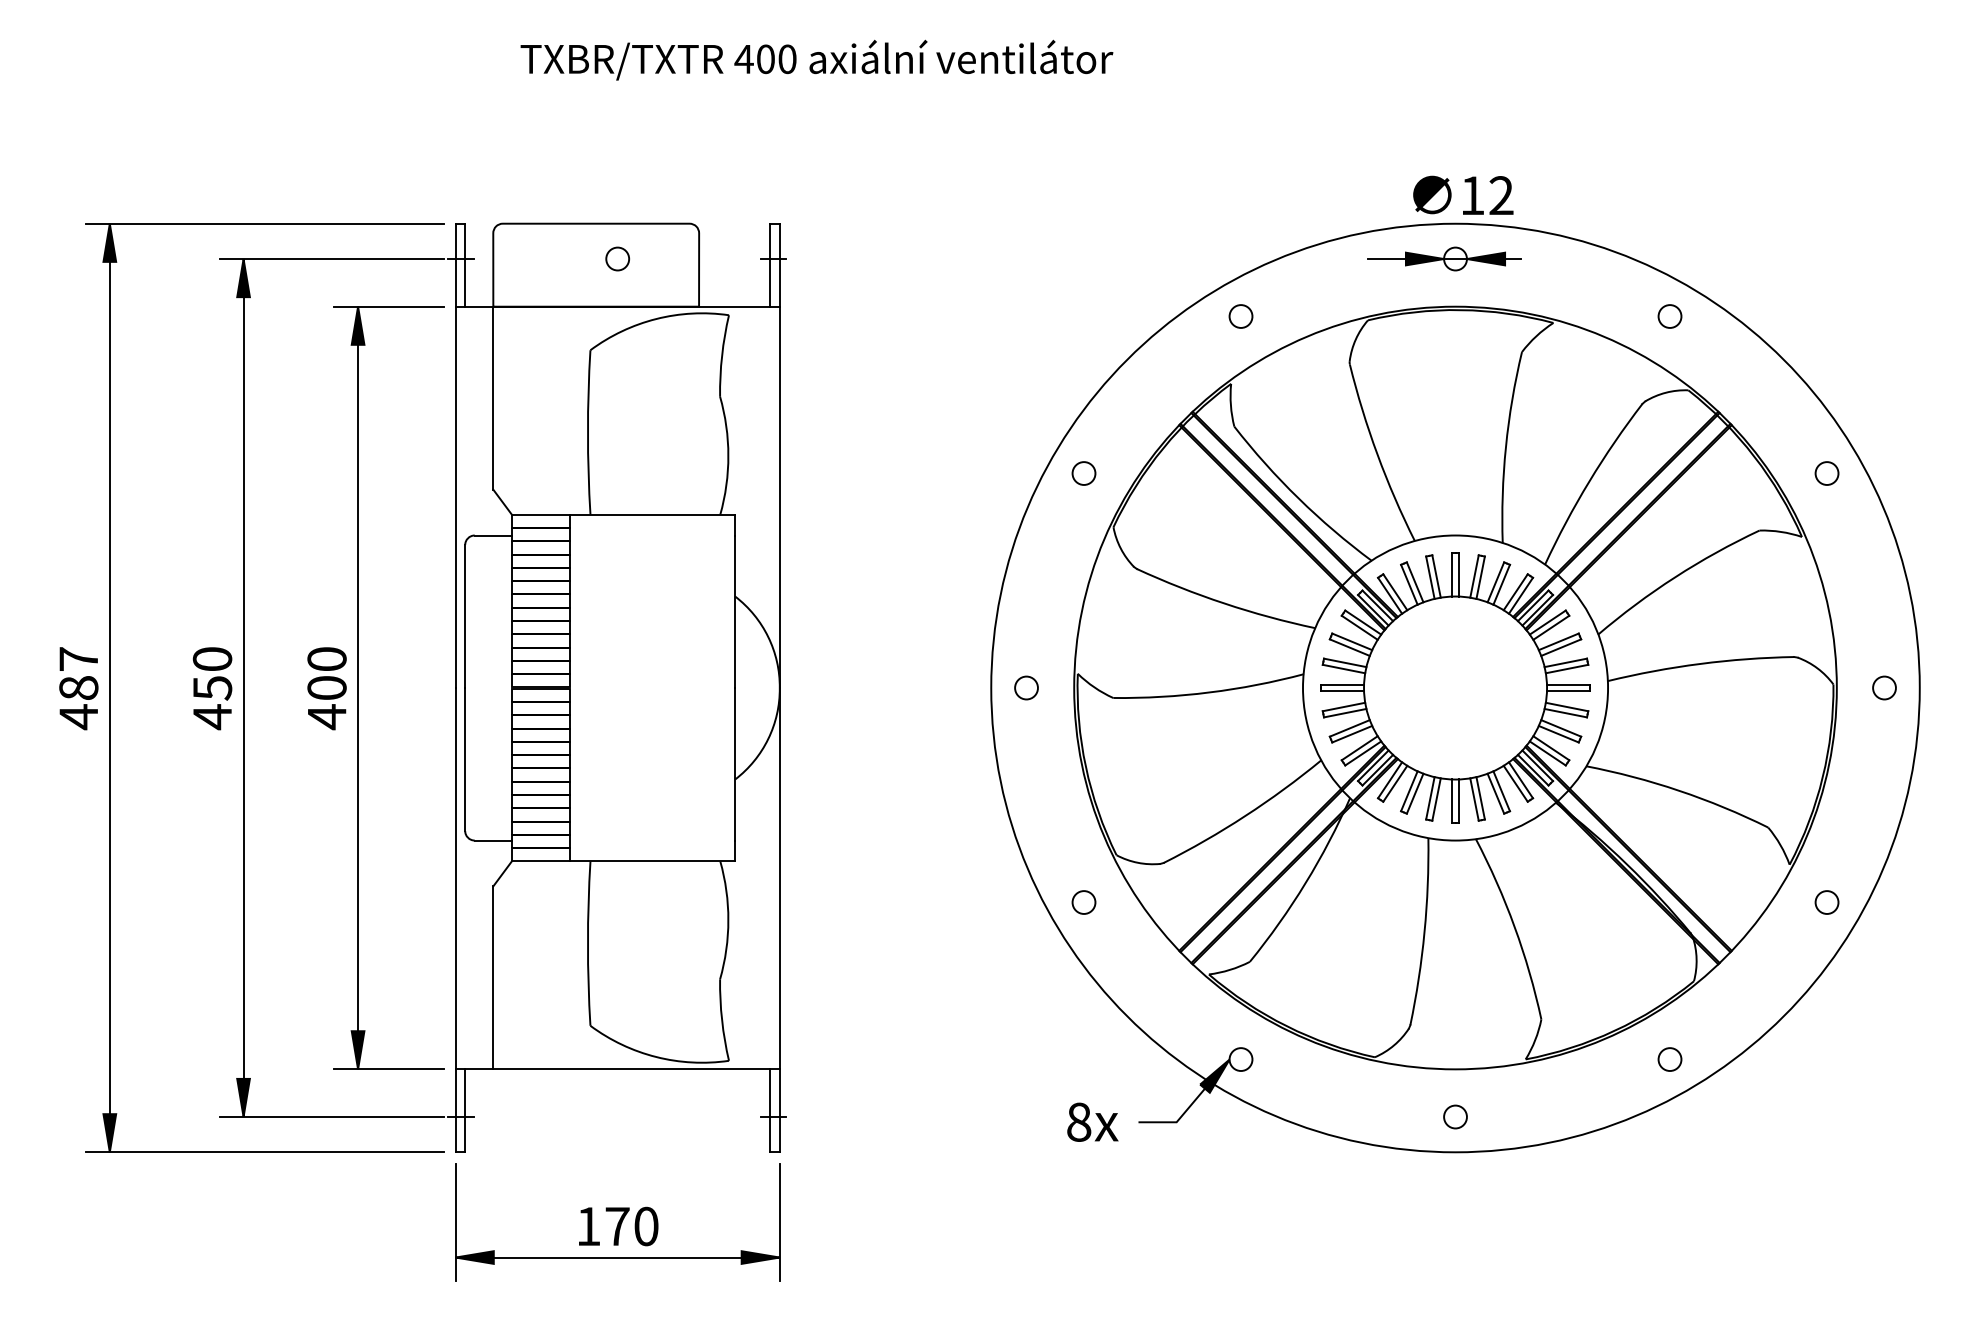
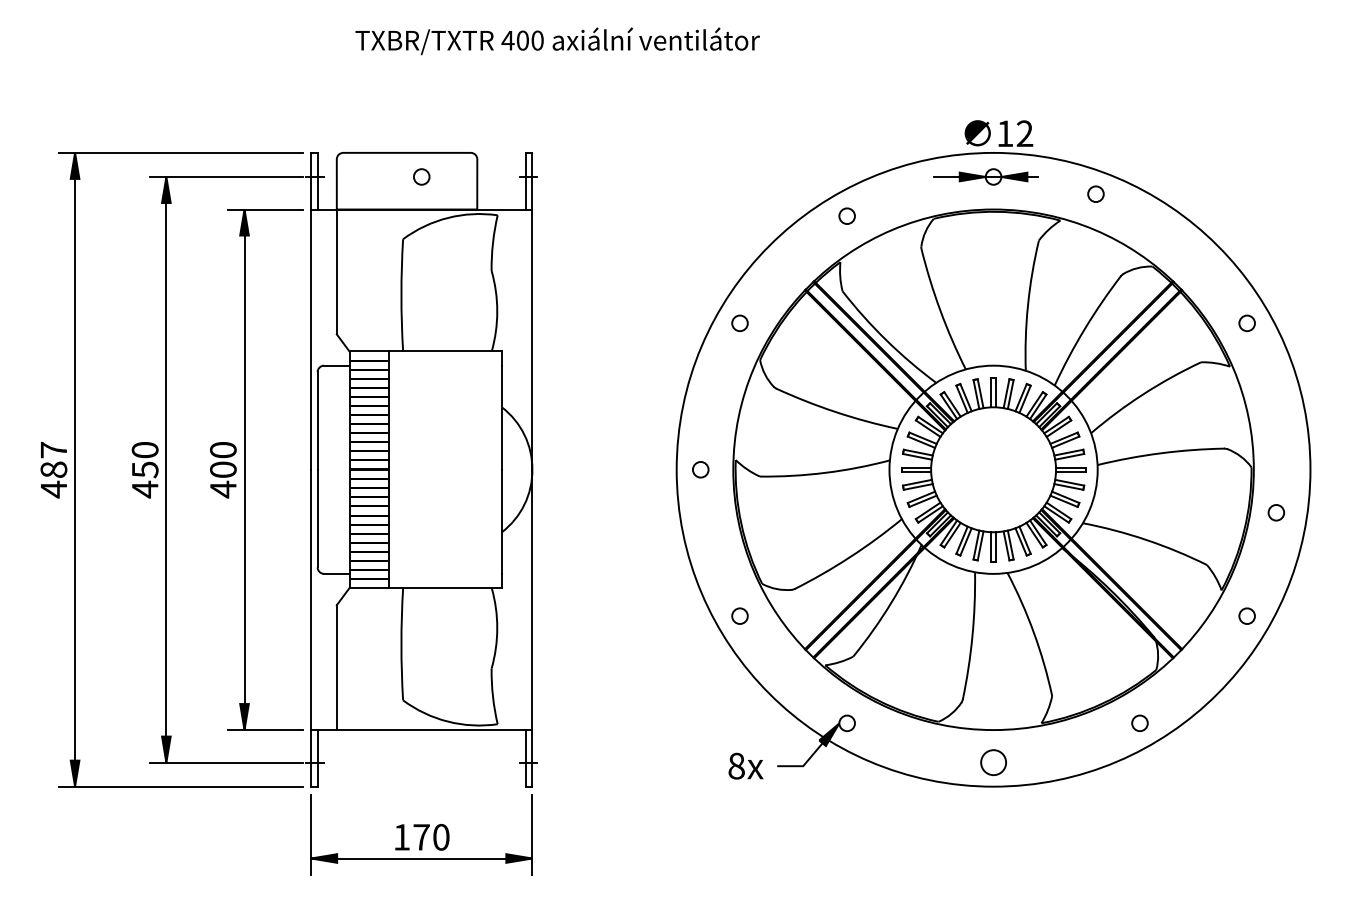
circle: (1669, 315) -> (1095, 193), moved
circle: (1884, 687) -> (1276, 512), moved
circle: (1455, 1116) -> (993, 762), size x1.6

